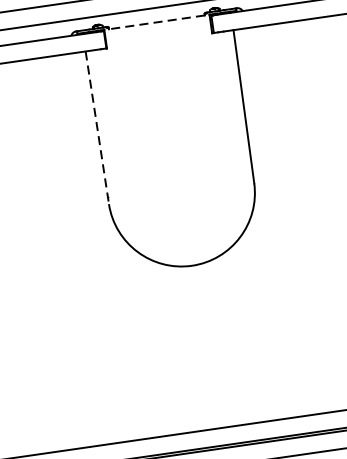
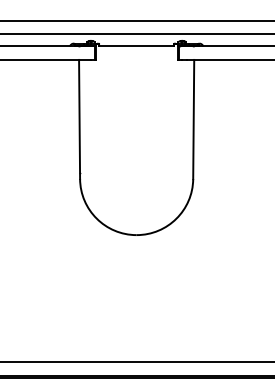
line: (156, 22) -> (136, 45), dashed -> solid
line: (97, 127) -> (79, 119), dashed -> solid

